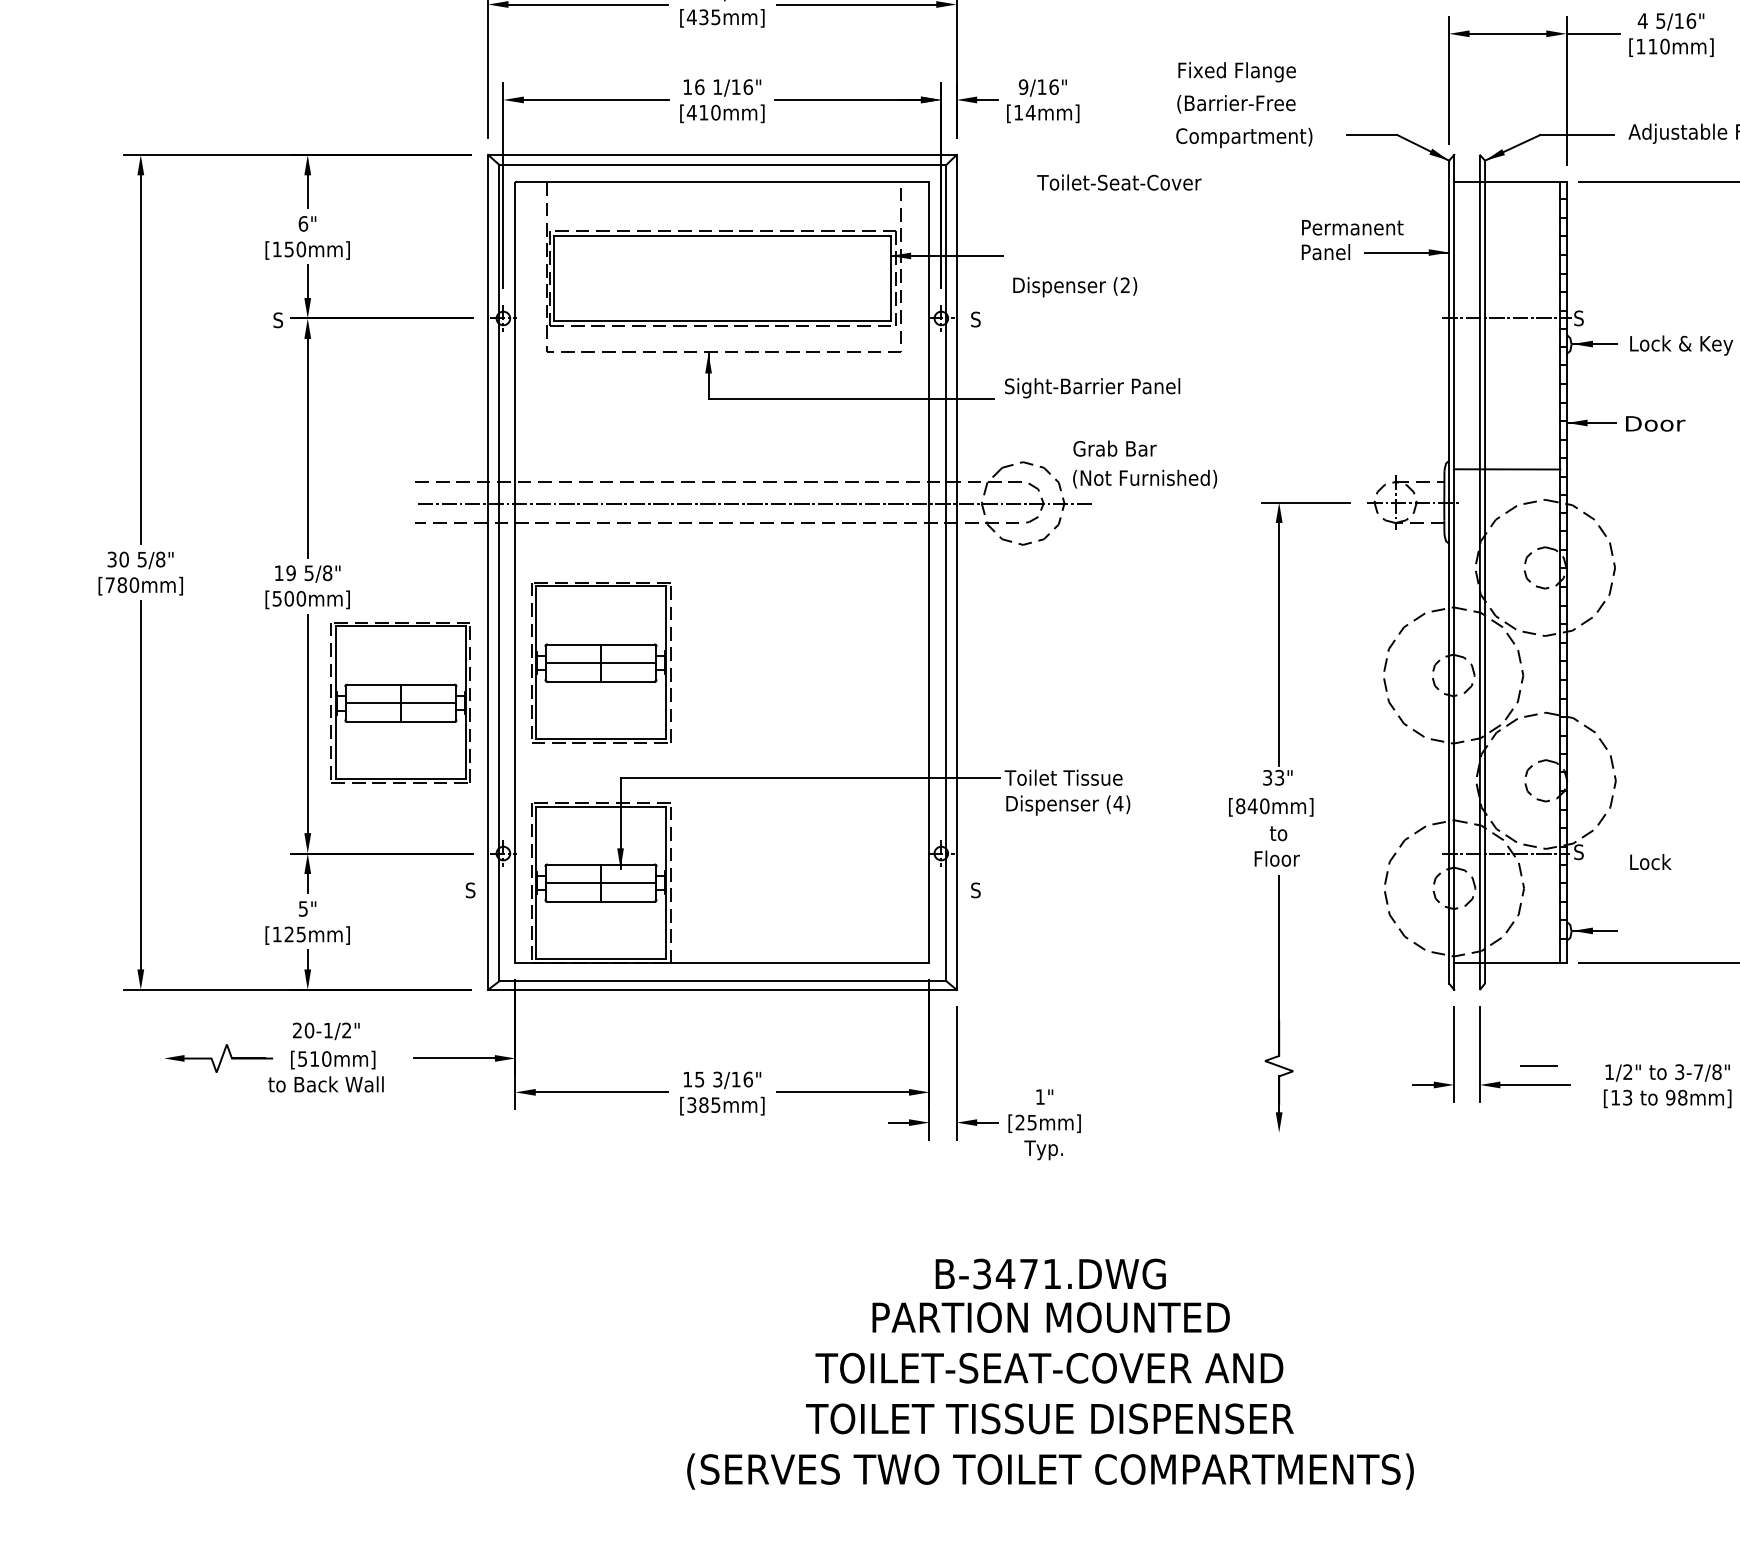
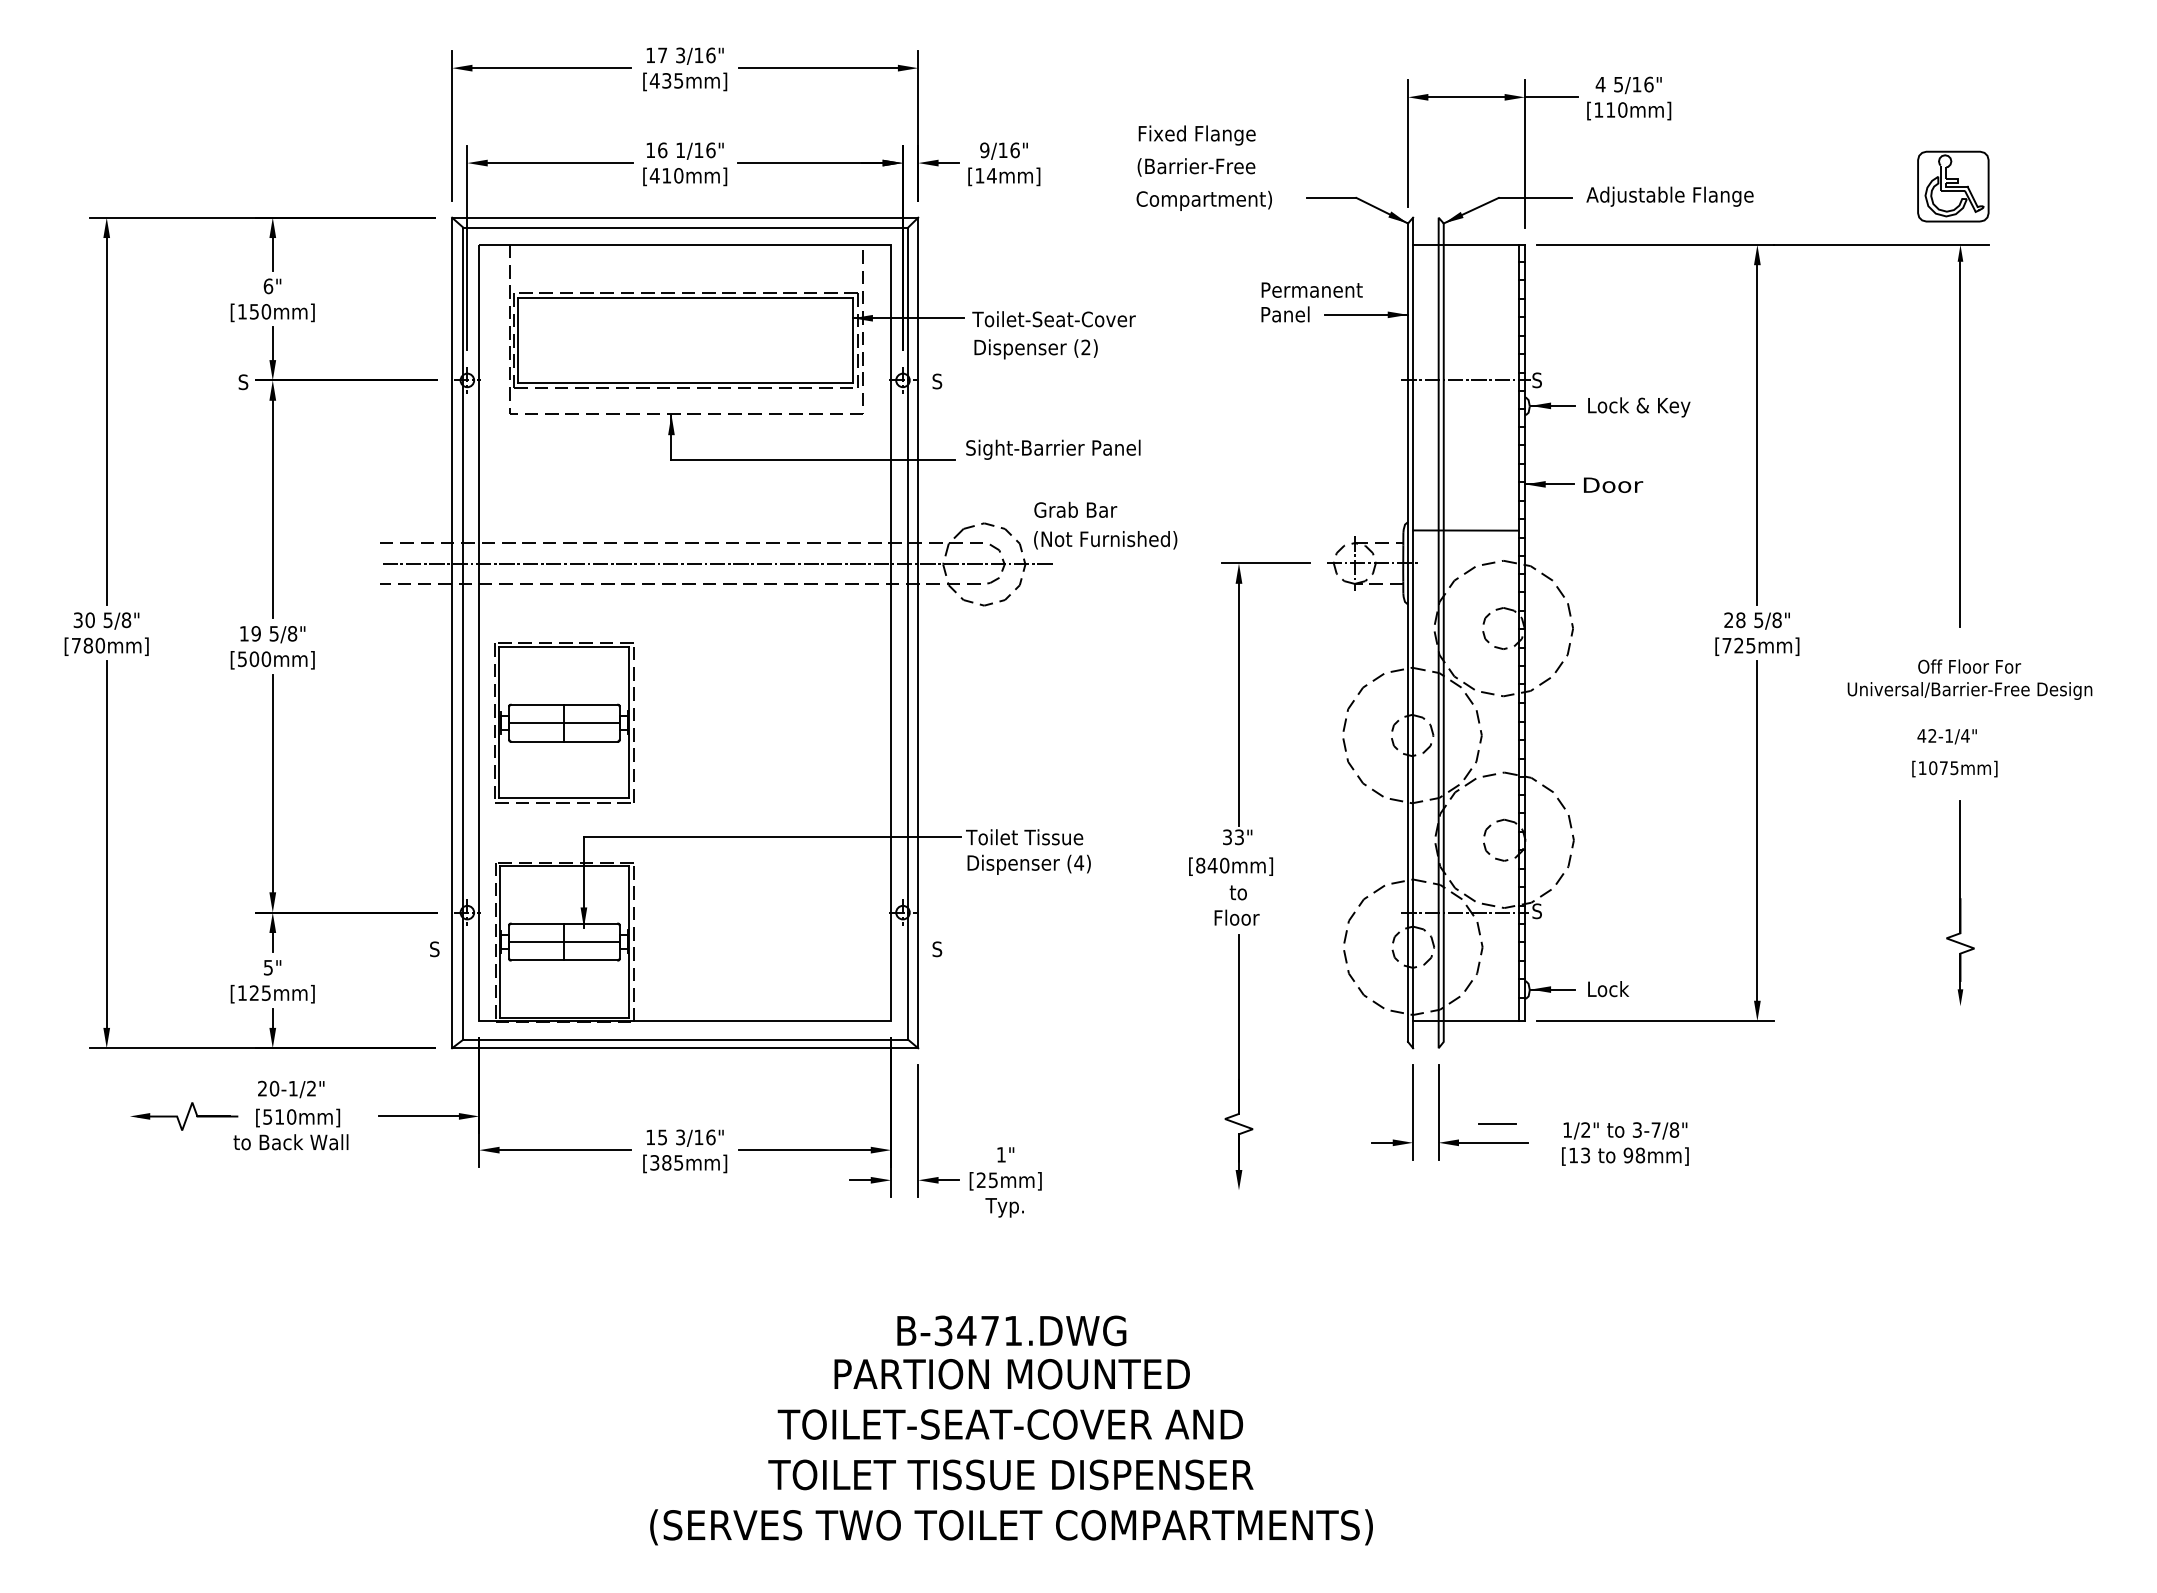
text: (1118, 182) -> (1053, 319), moved
part: (400, 702) -> (365, 762), removed
text: (1650, 862) -> (1608, 989), moved

